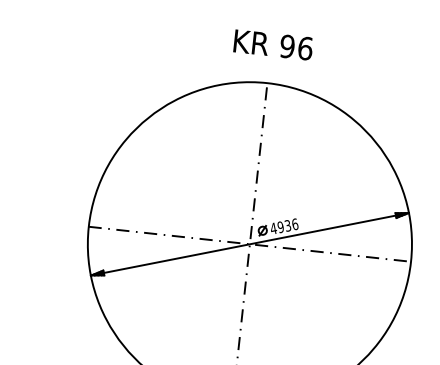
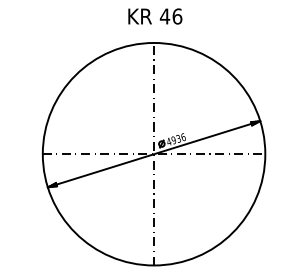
text: (286, 46) -> (164, 16), 96 -> 46

